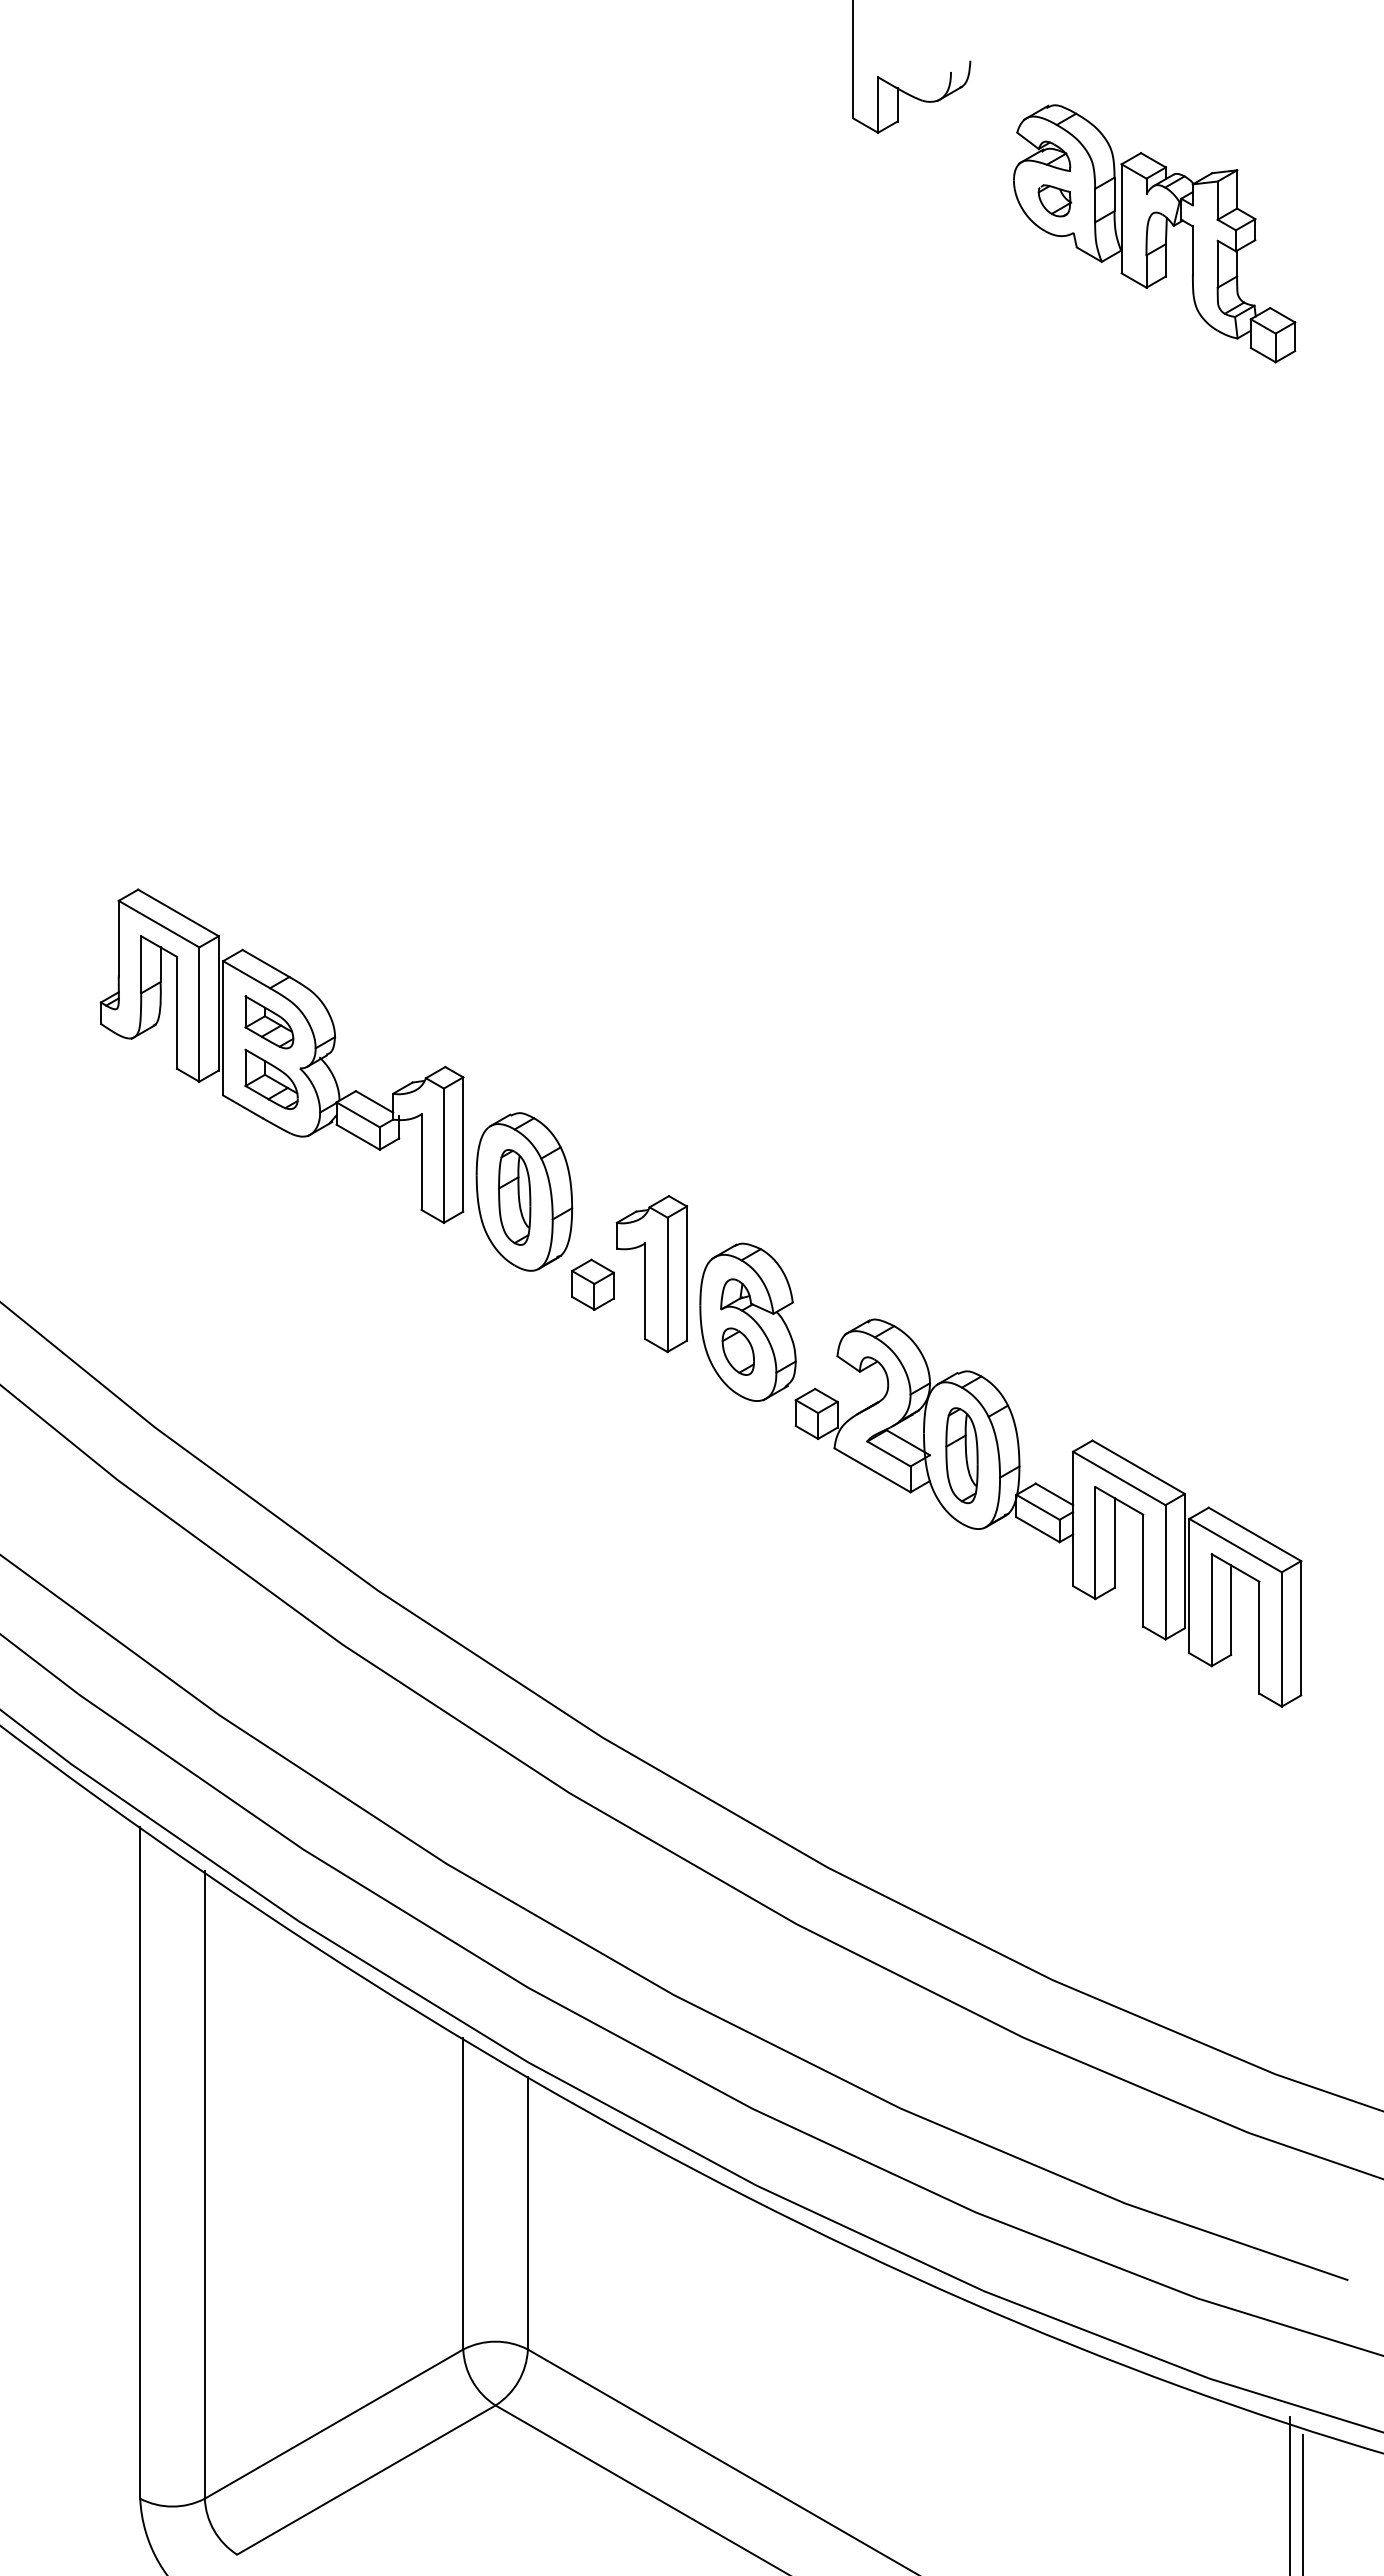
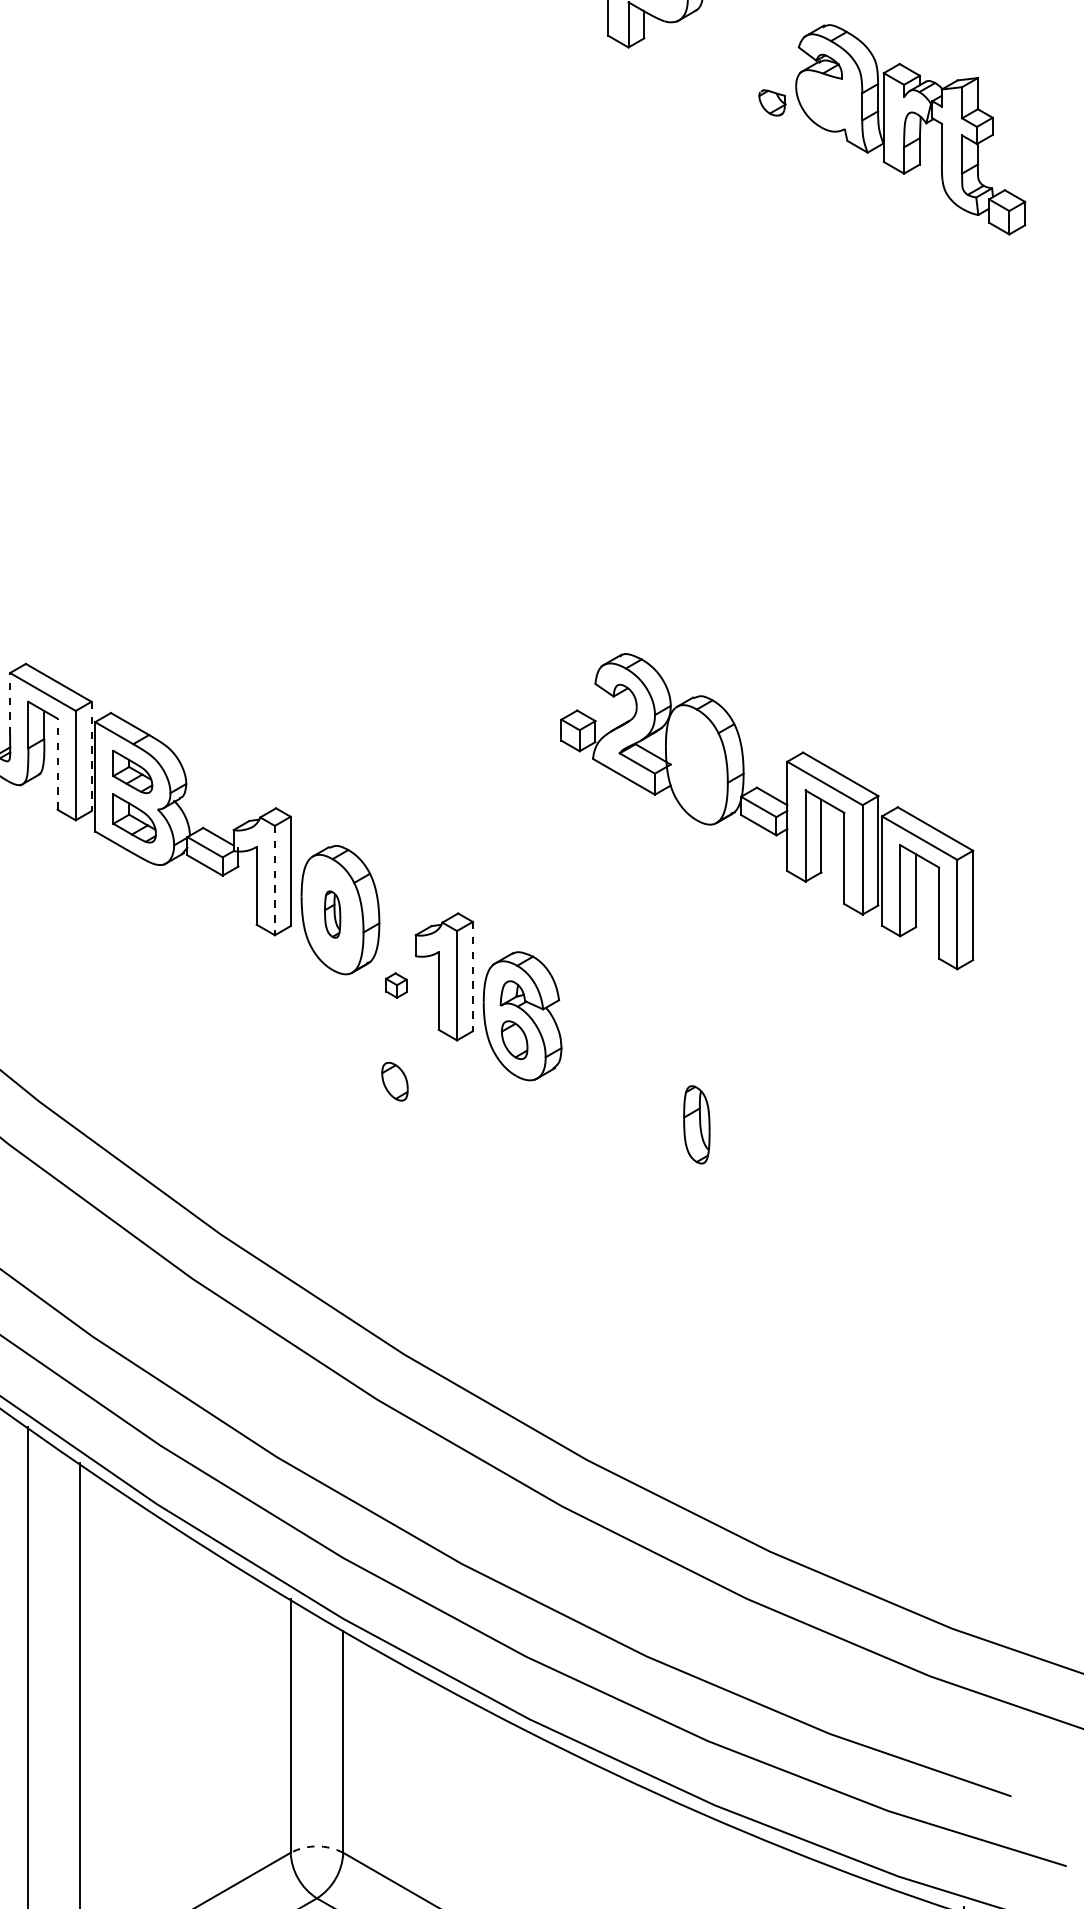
part: (1154, 233) -> (910, 129), moved
line: (118, 938) -> (9, 703), solid -> dashed
line: (218, 1003) -> (91, 756), solid -> dashed
line: (177, 1012) -> (57, 763), solid -> dashed
line: (443, 1156) -> (274, 881), solid -> dashed
part: (514, 1197) -> (332, 914), size x0.6
line: (686, 1274) -> (472, 977), solid -> dashed
part: (592, 1284) -> (395, 985), size x0.6
part: (590, 1402) -> (394, 1081), added
part: (1048, 1512) -> (767, 811), moved
arc: (495, 2341) -> (316, 1846), solid -> dashed

